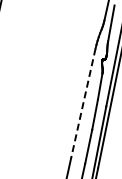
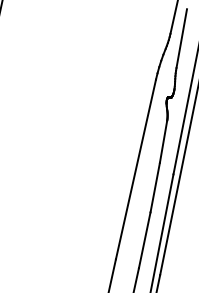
line: (83, 104) -> (136, 171), dashed -> solid

